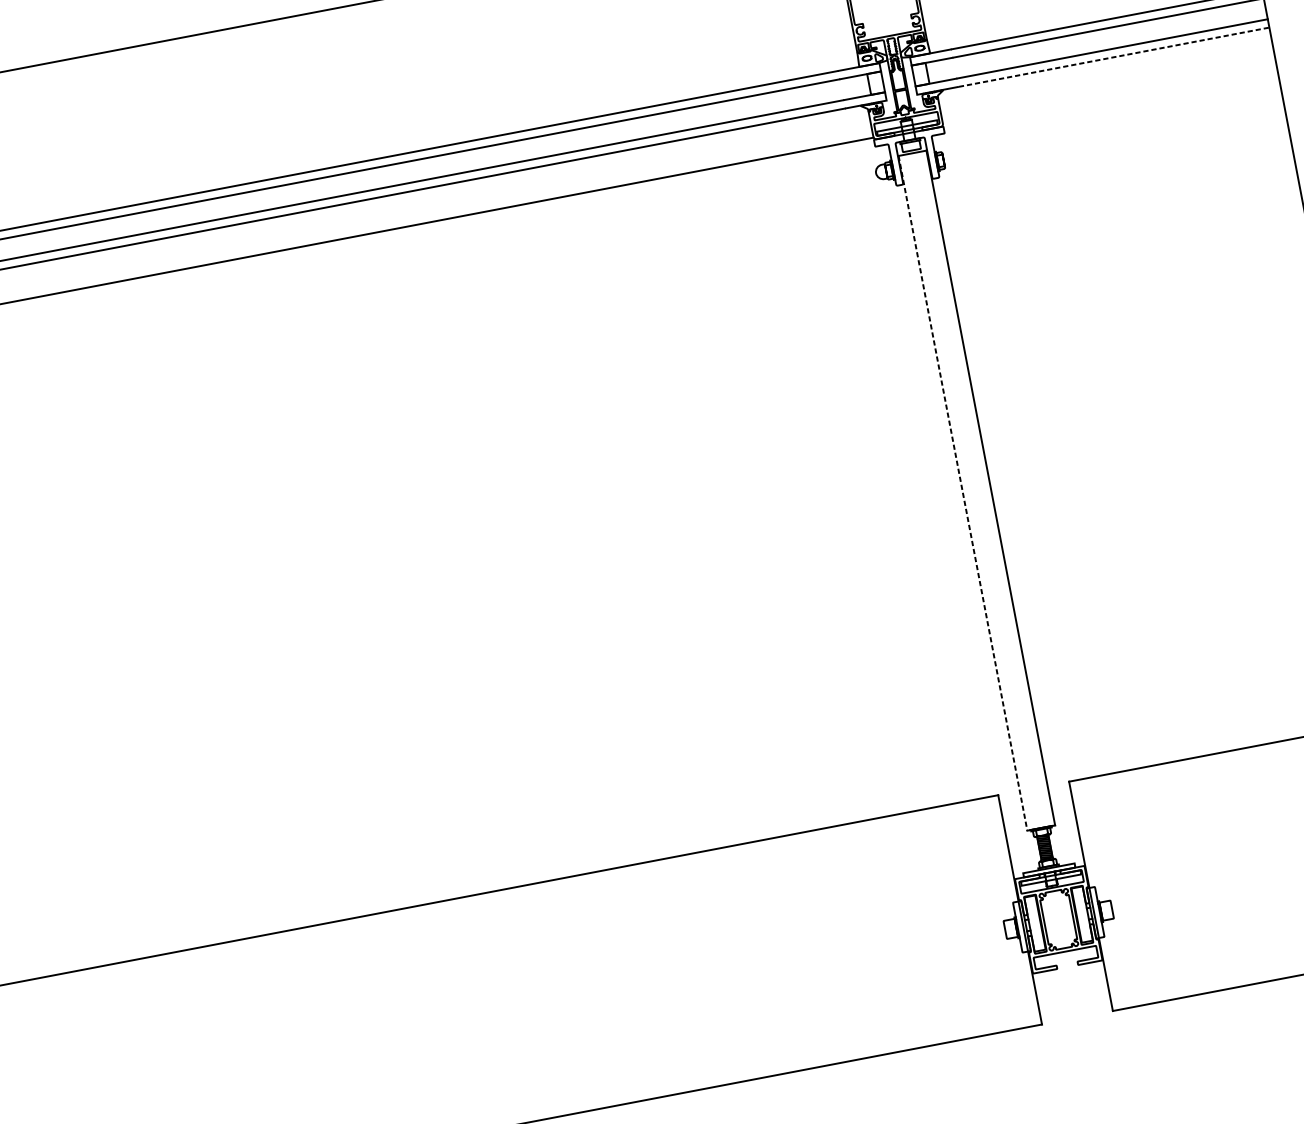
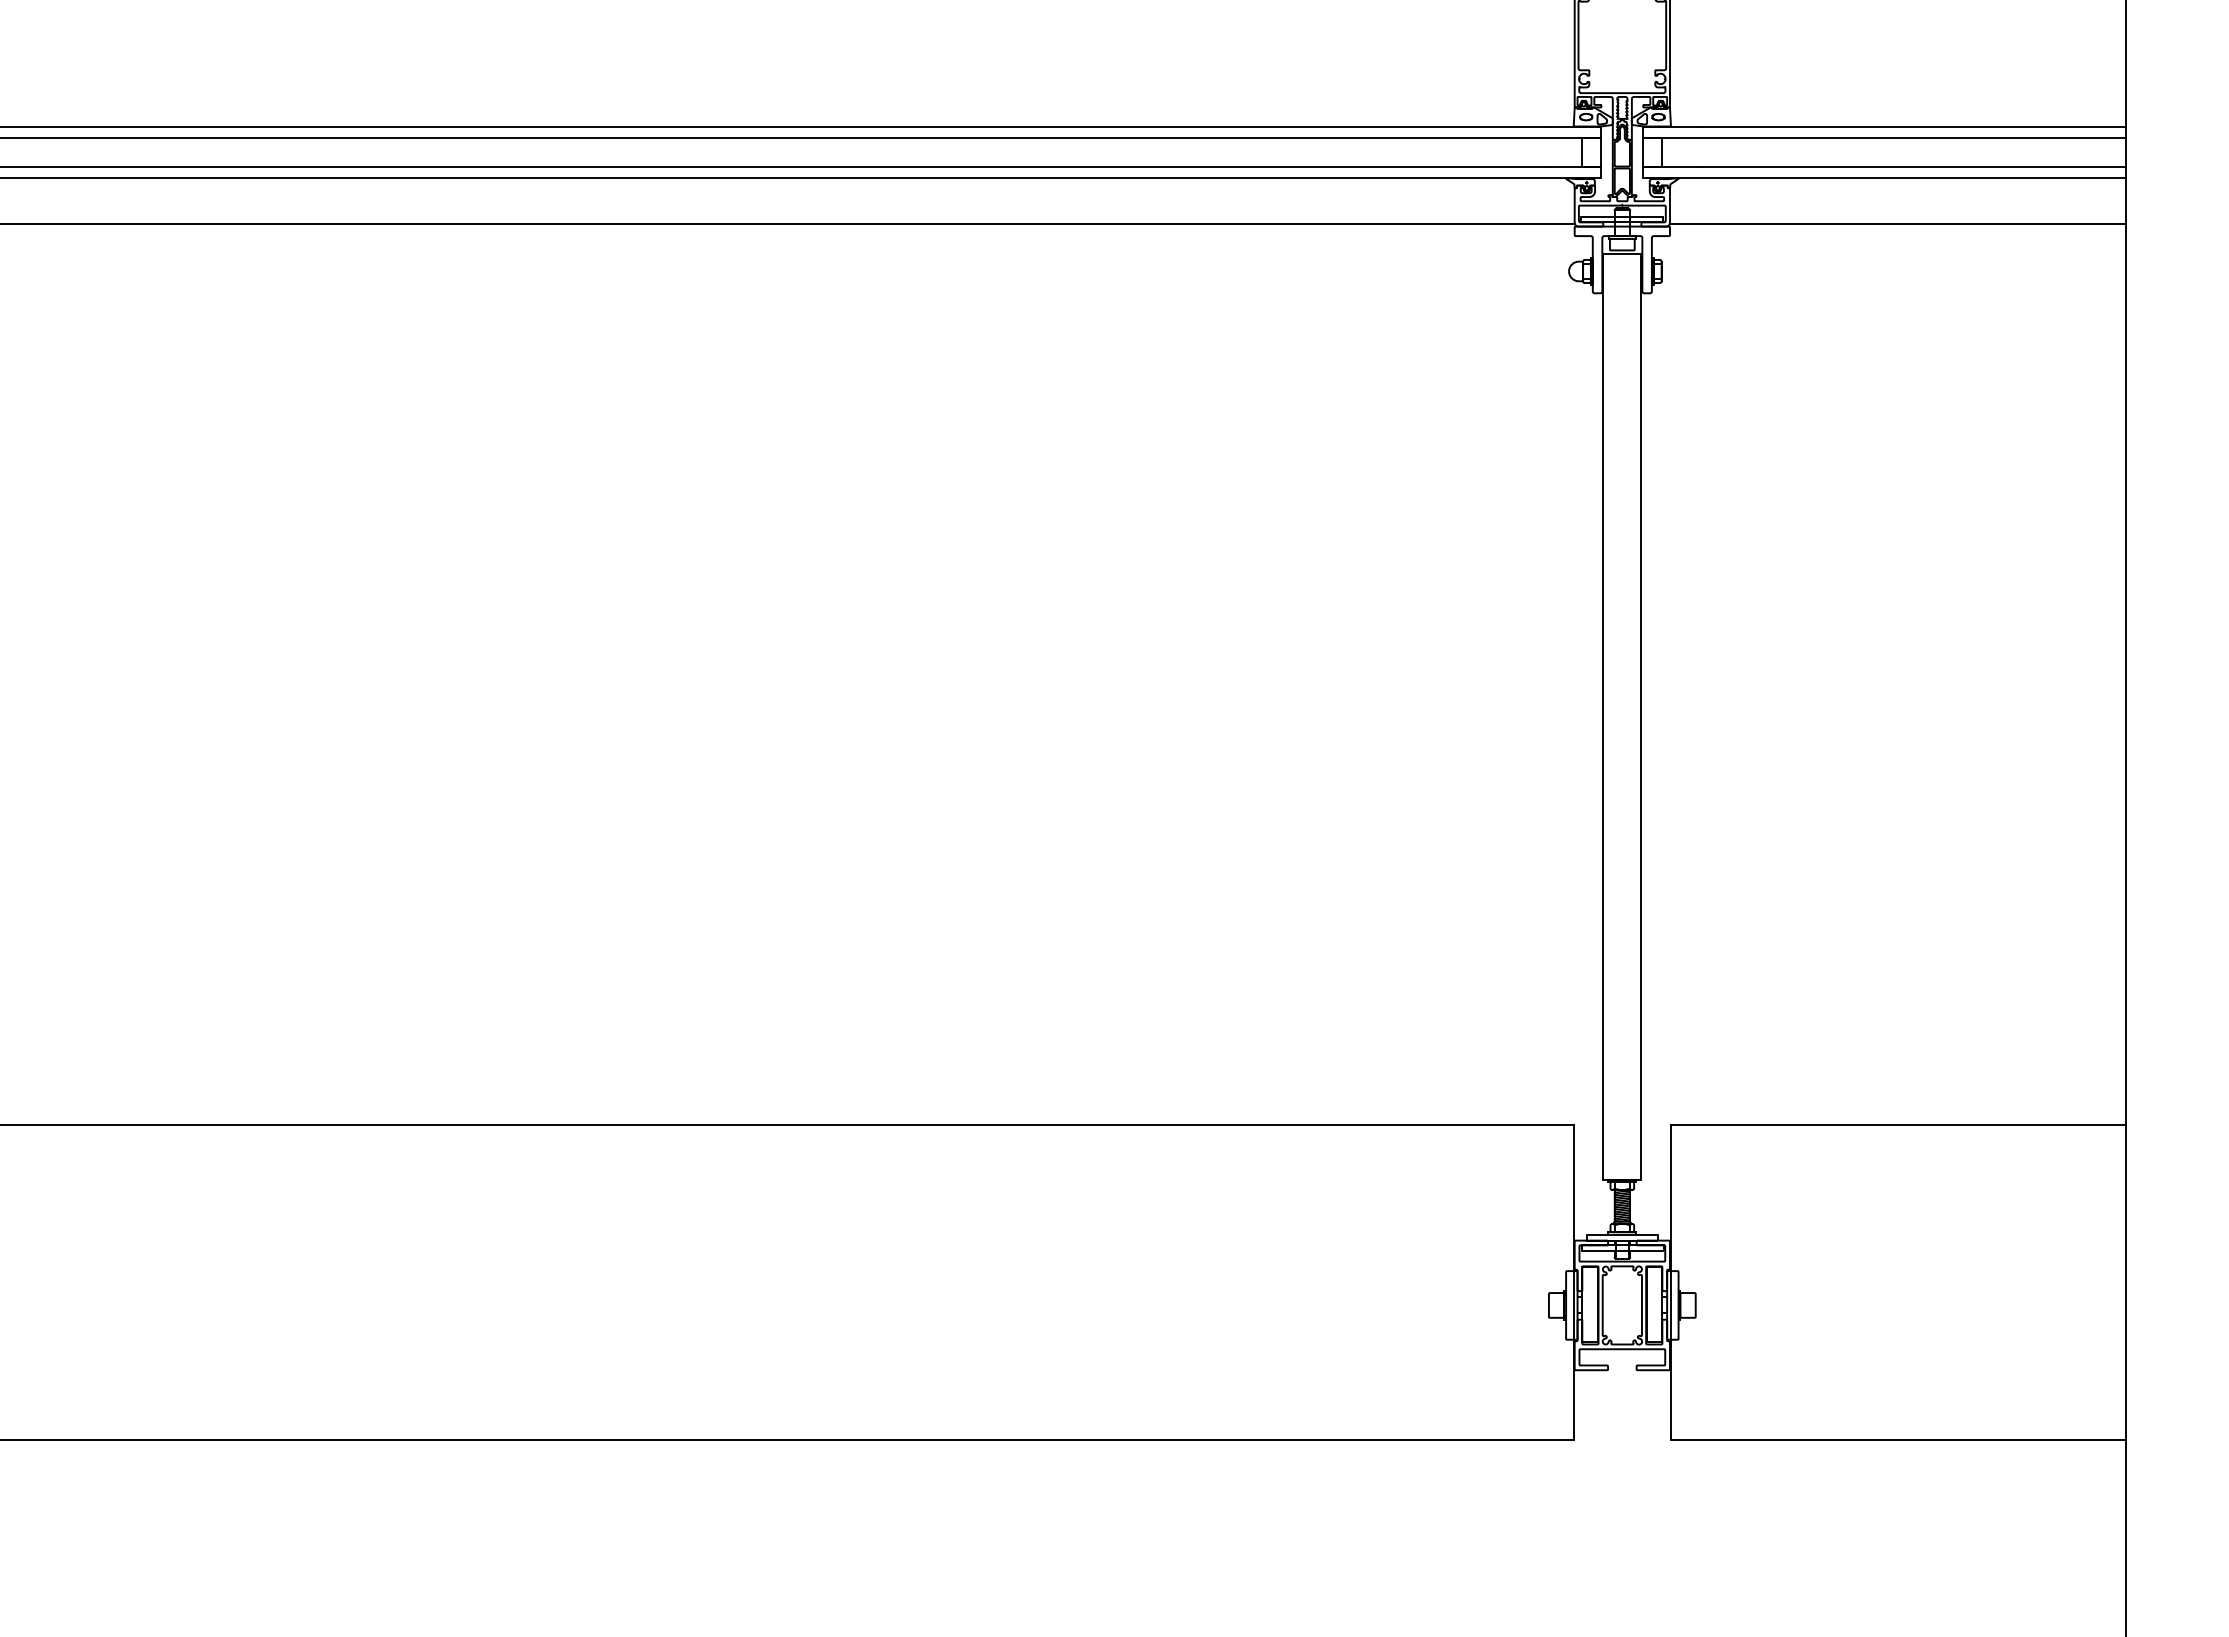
line: (1114, 56) -> (1913, 177), dashed -> solid
line: (1108, 92) -> (1897, 223), added
line: (963, 492) -> (1603, 716), dashed -> solid

